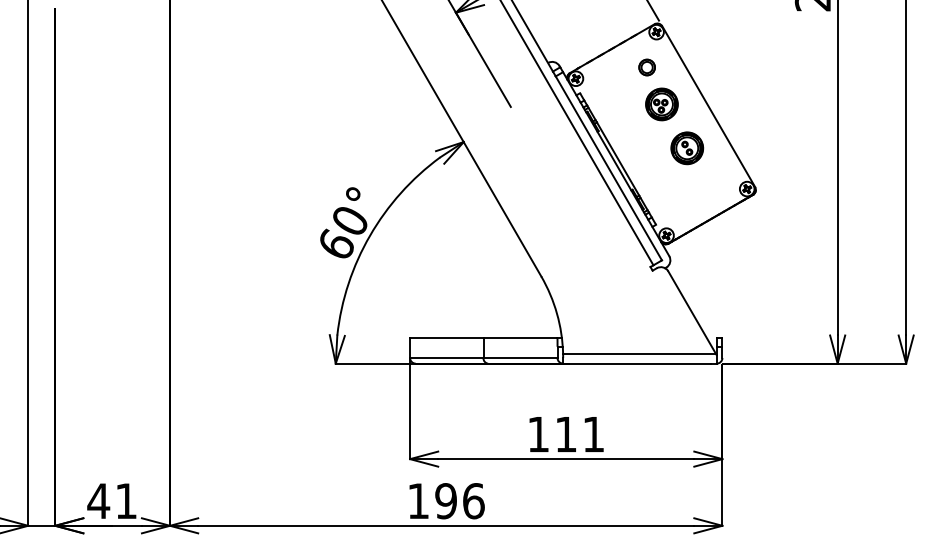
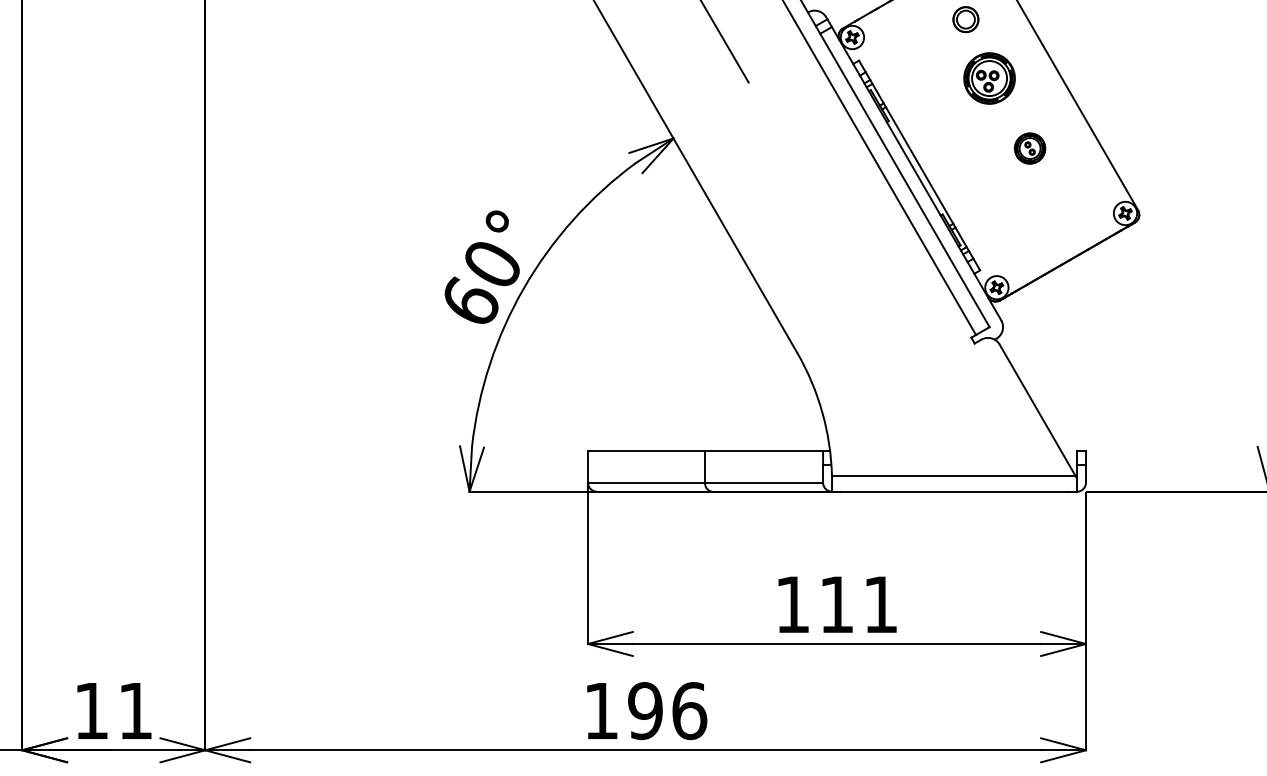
part: (687, 148) -> (1030, 148), size x0.6
text: (98, 500) -> (91, 709), 41 -> 11

